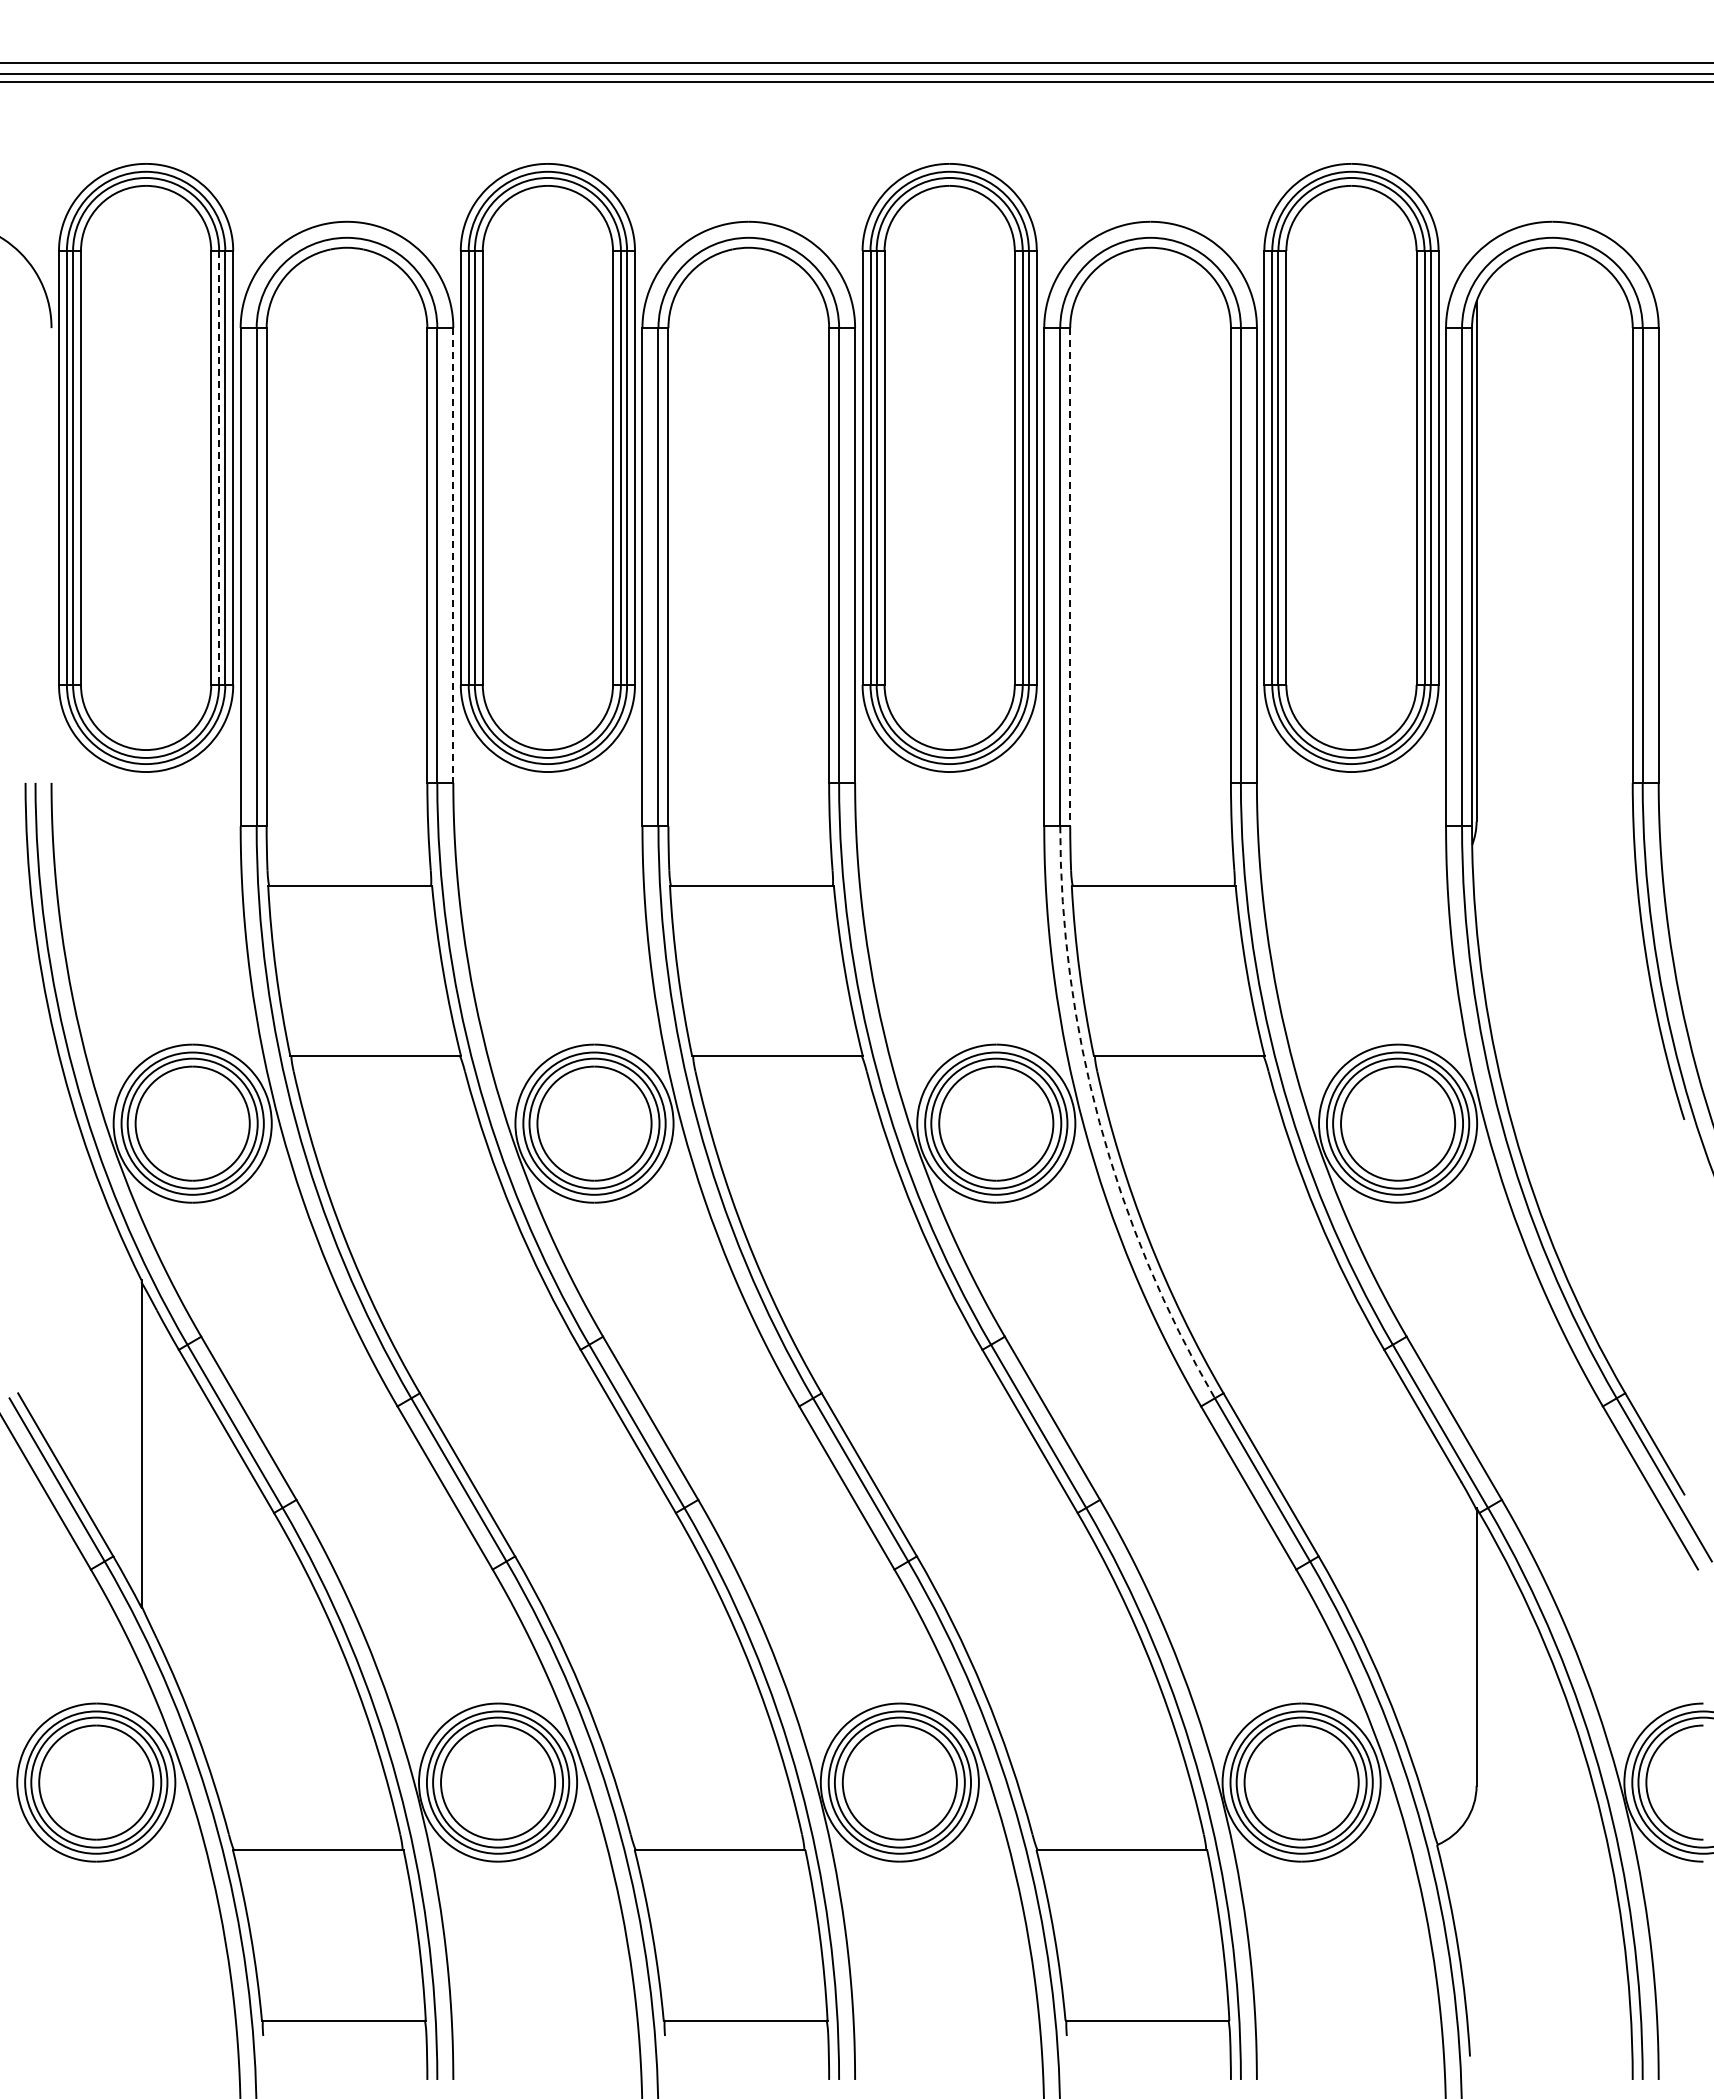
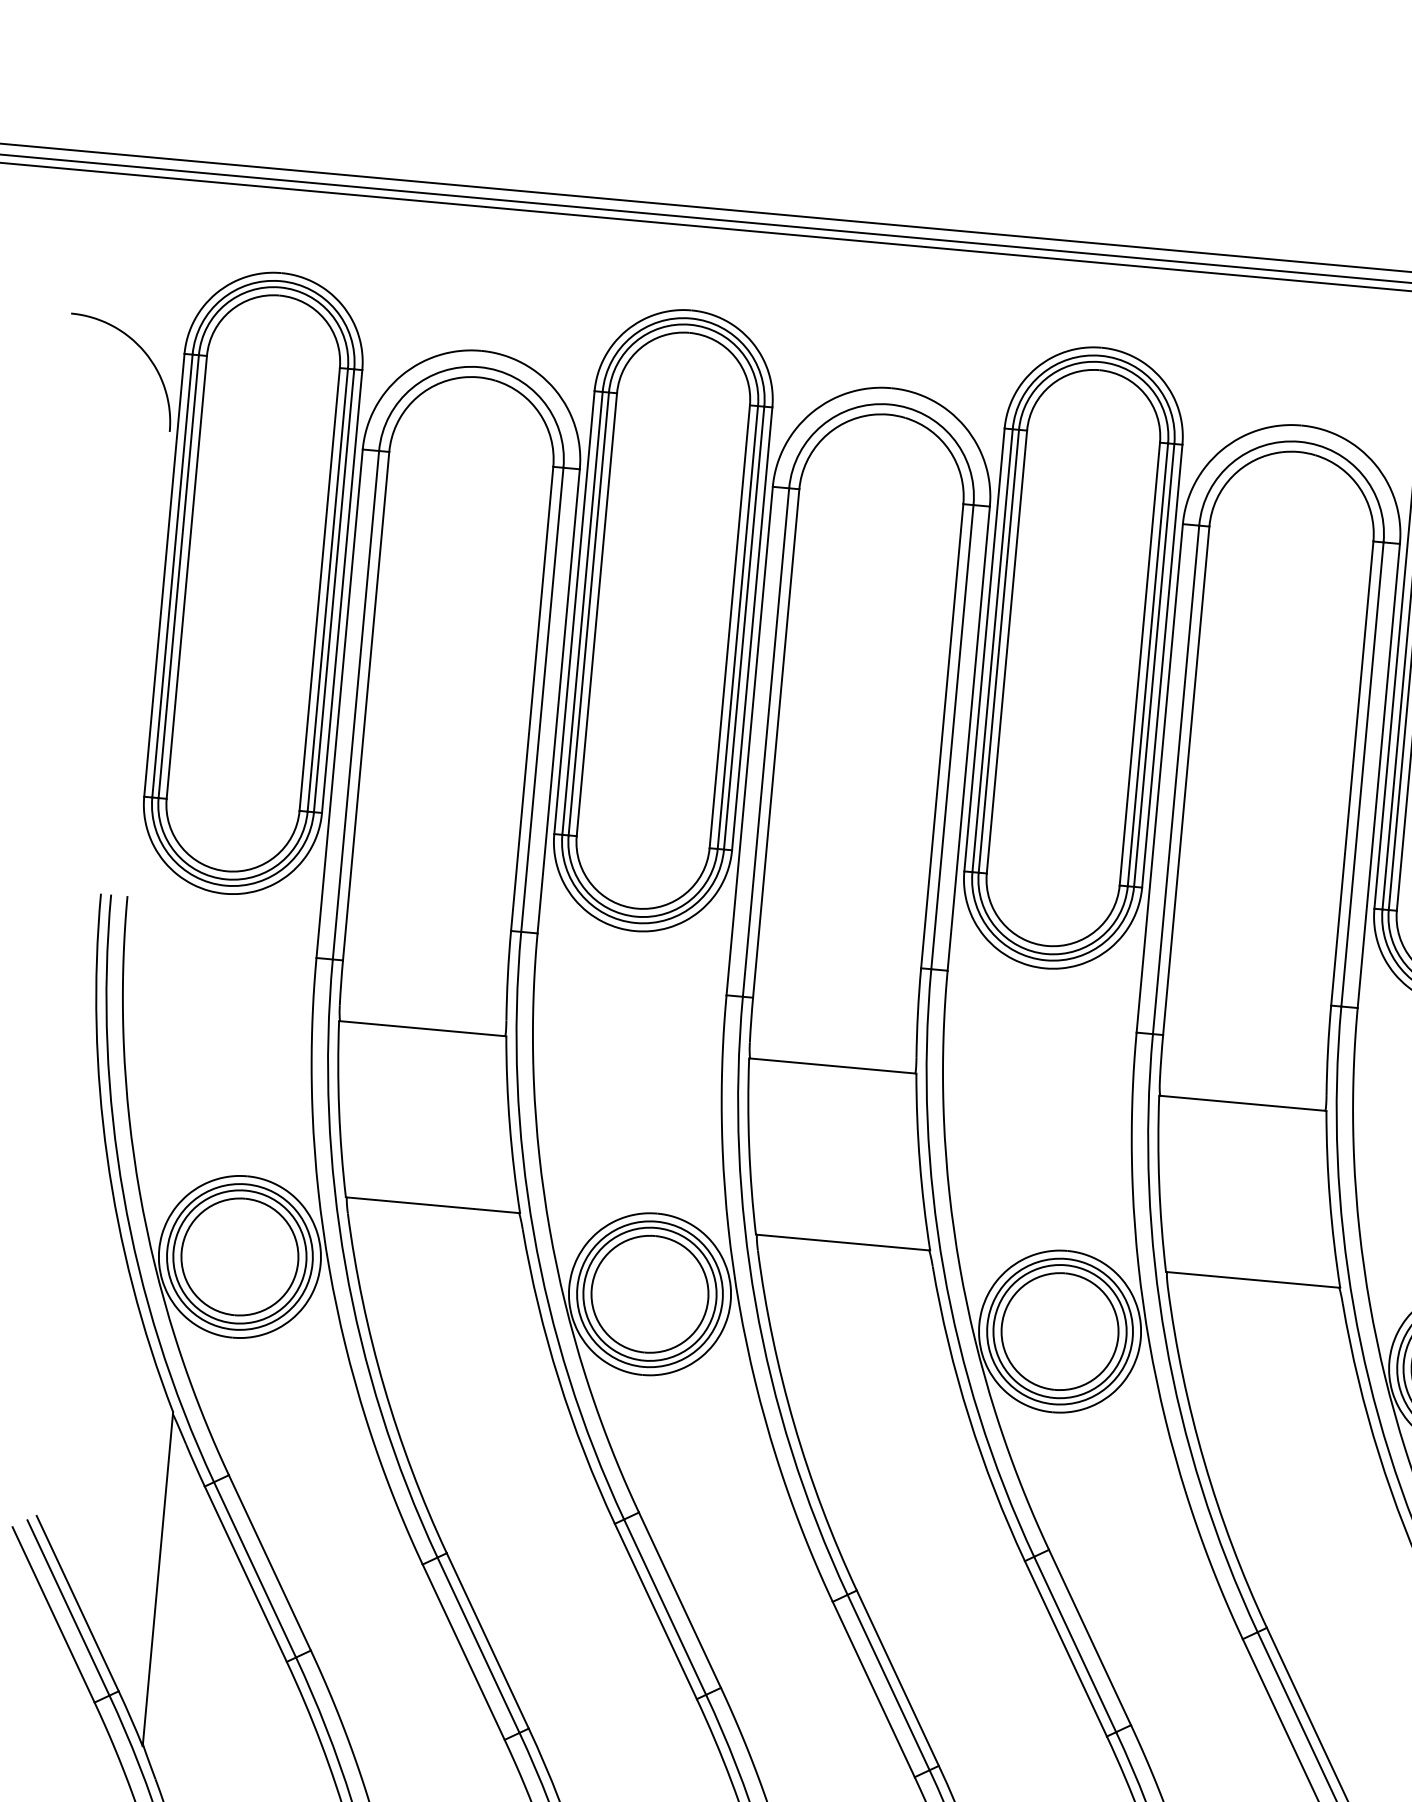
line: (219, 467) -> (328, 589), dashed -> solid
line: (453, 556) -> (558, 702), dashed -> solid
line: (1070, 577) -> (1186, 781), dashed -> solid
arc: (1099, 1122) -> (1165, 1339), dashed -> solid

